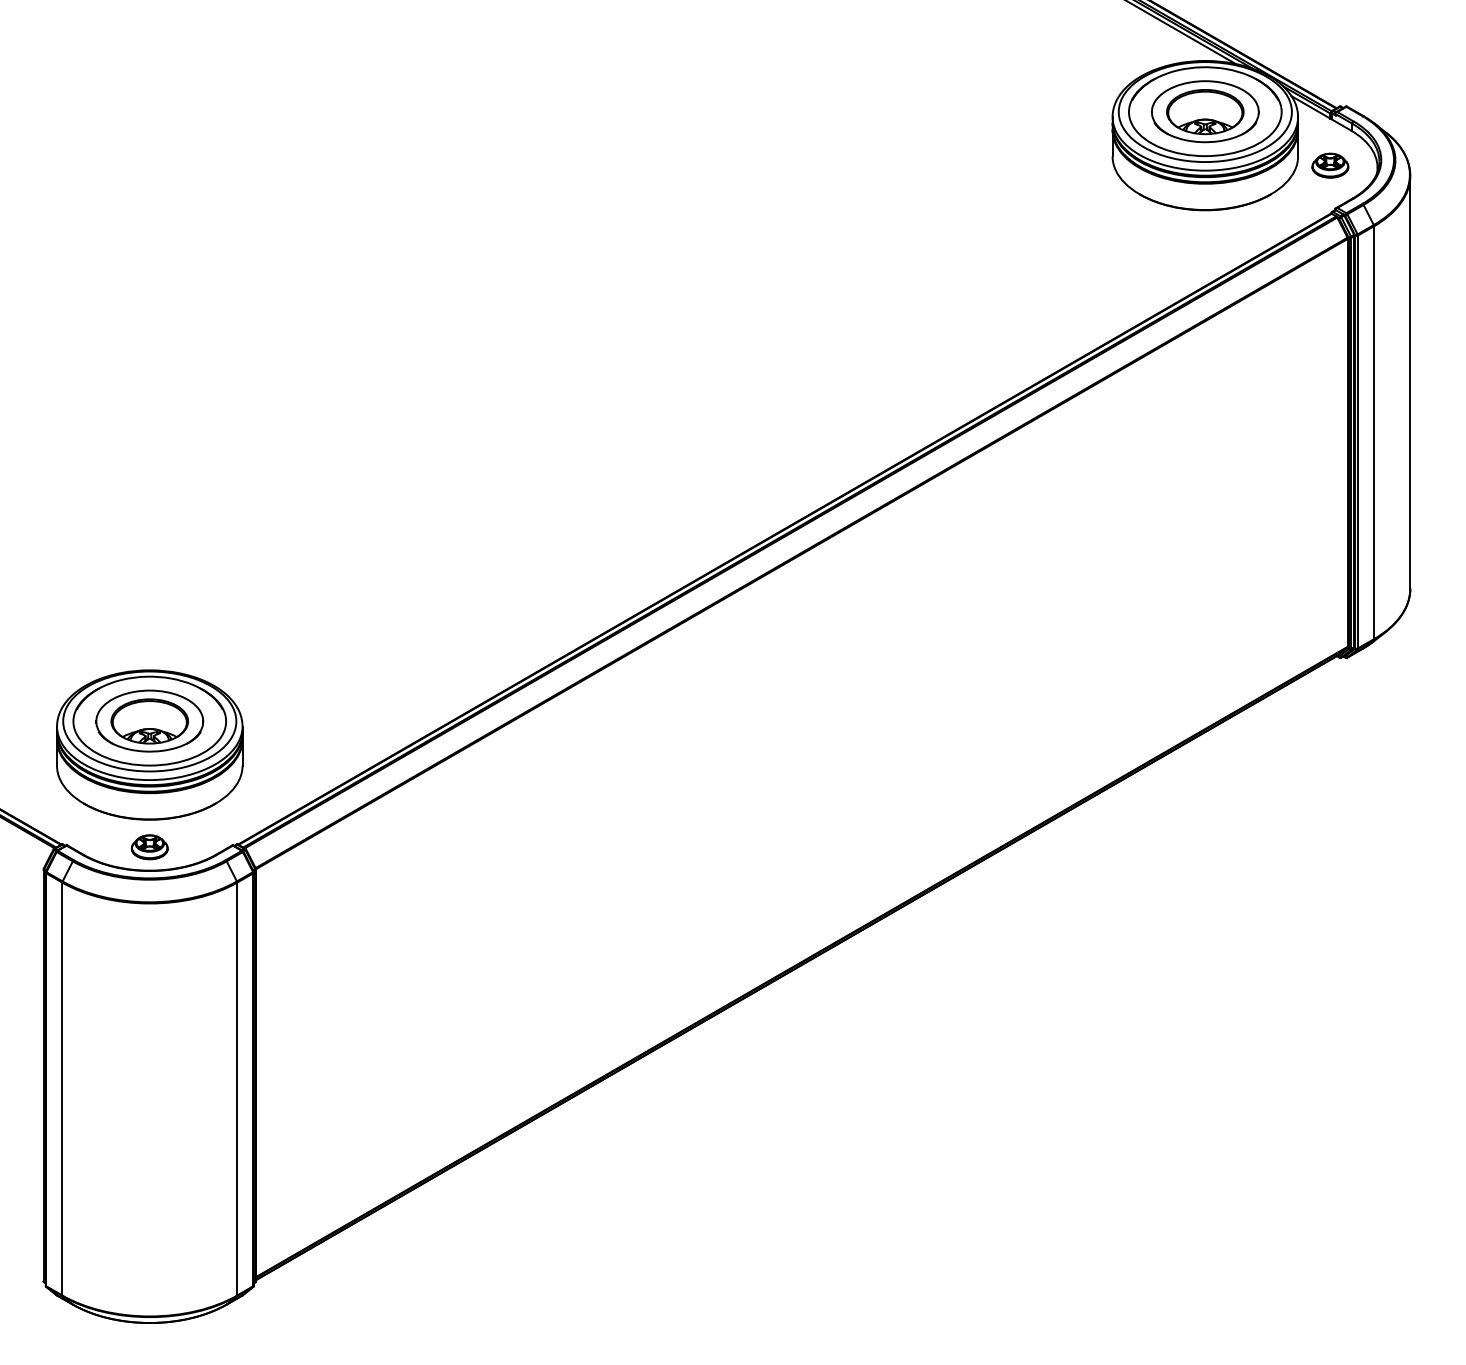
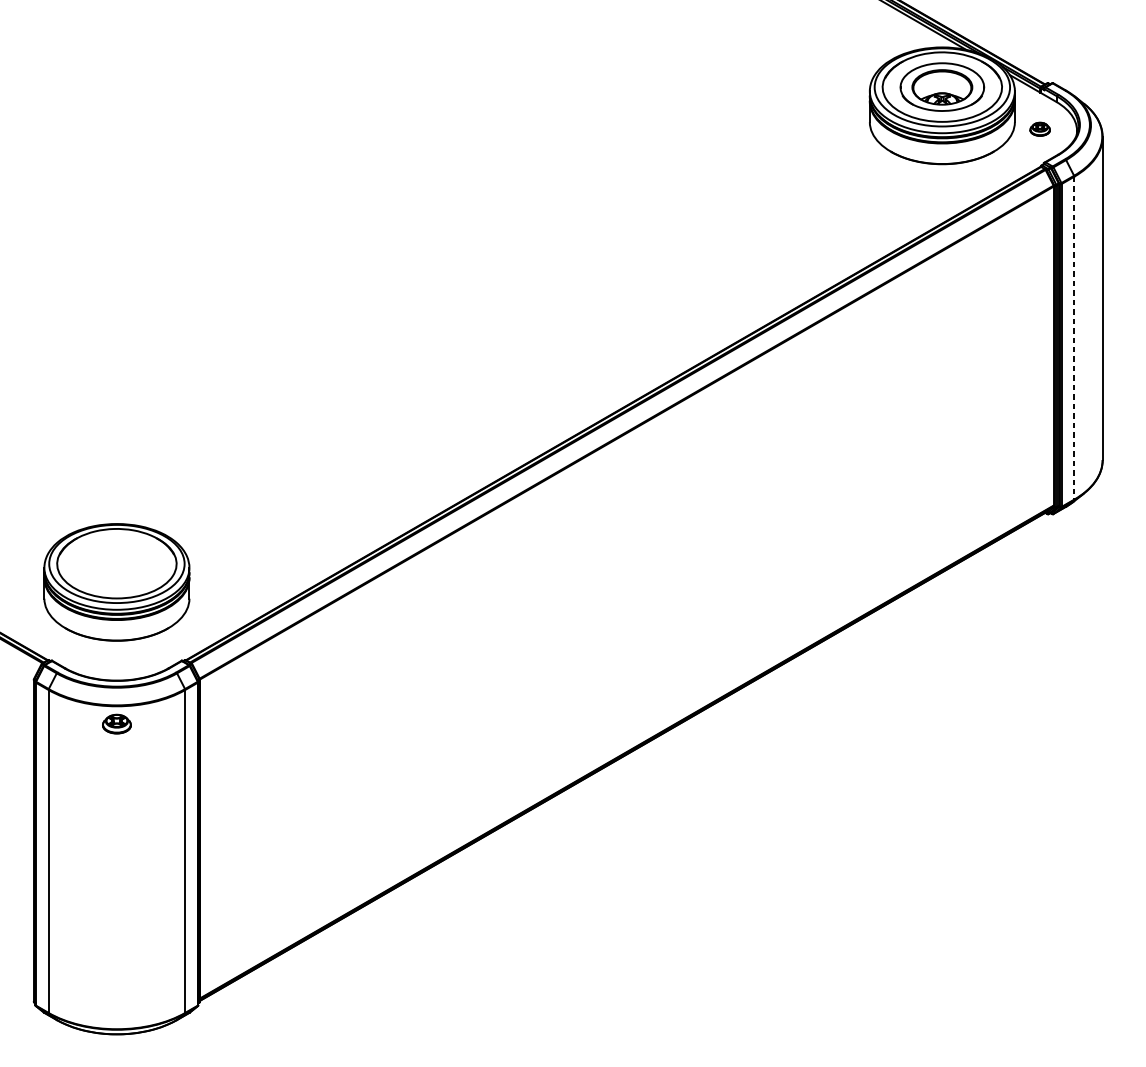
part: (1330, 165) -> (1040, 129), size x0.7
line: (1374, 433) -> (1074, 338), solid -> dashed
part: (149, 720) -> (116, 563), removed
part: (149, 847) -> (116, 724), moved

